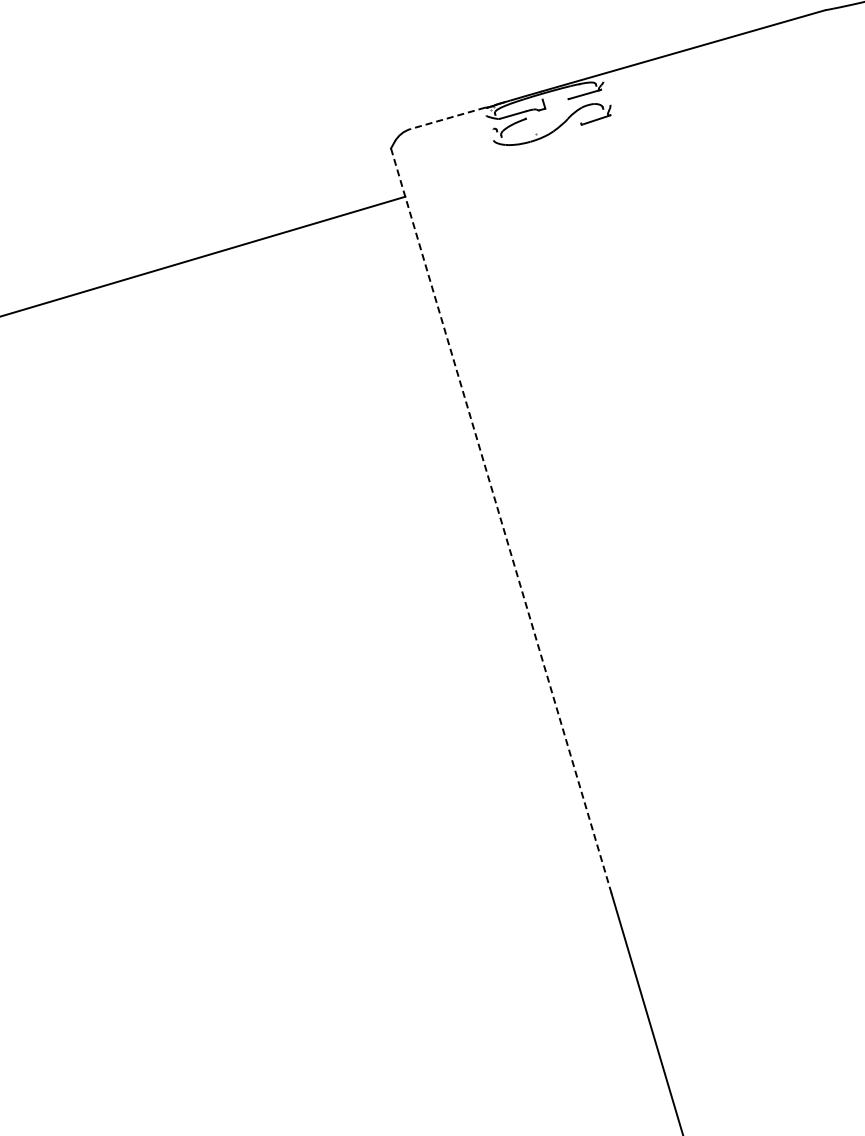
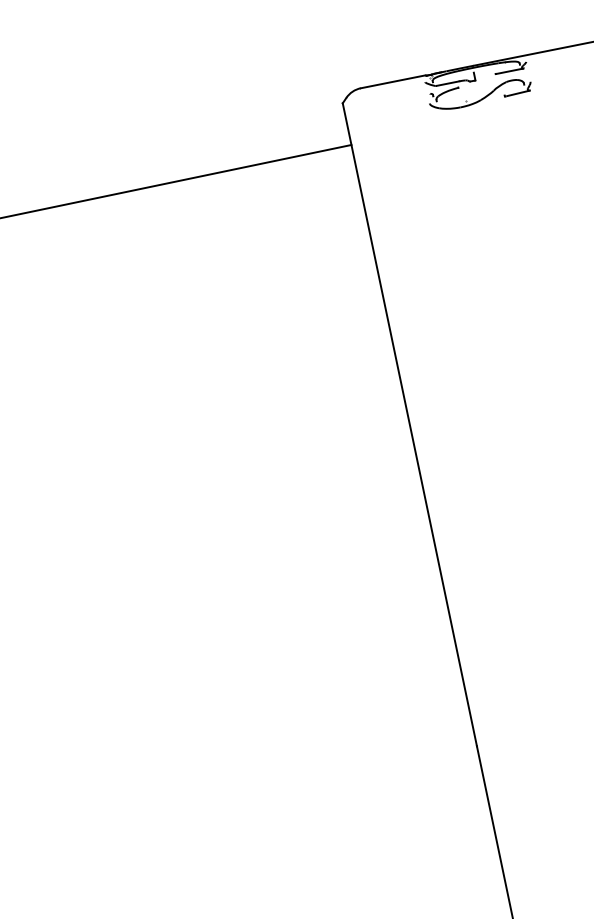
line: (448, 118) -> (393, 82), dashed -> solid
line: (501, 521) -> (409, 425), dashed -> solid

